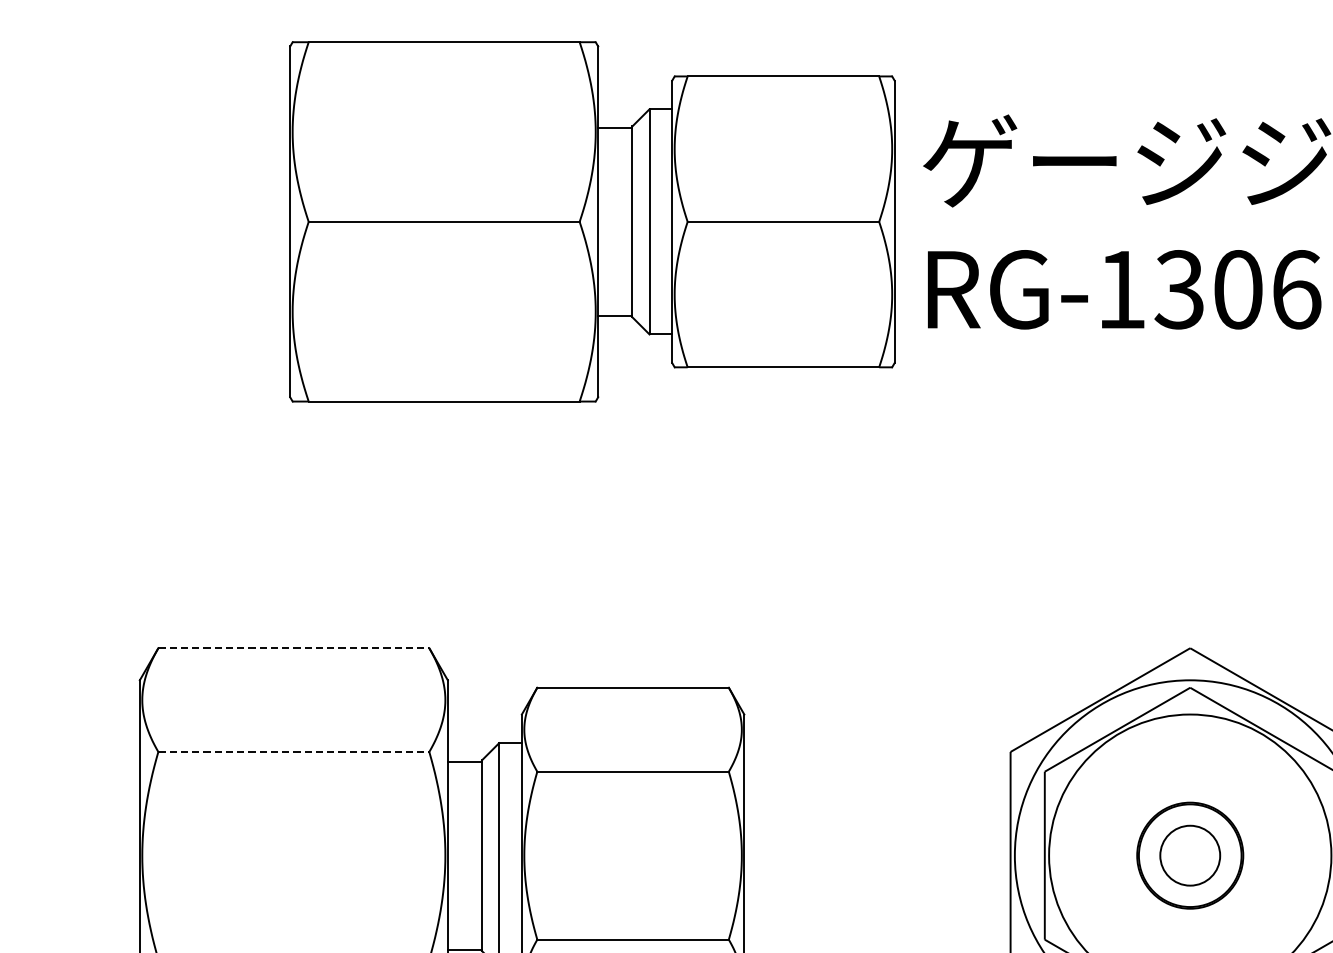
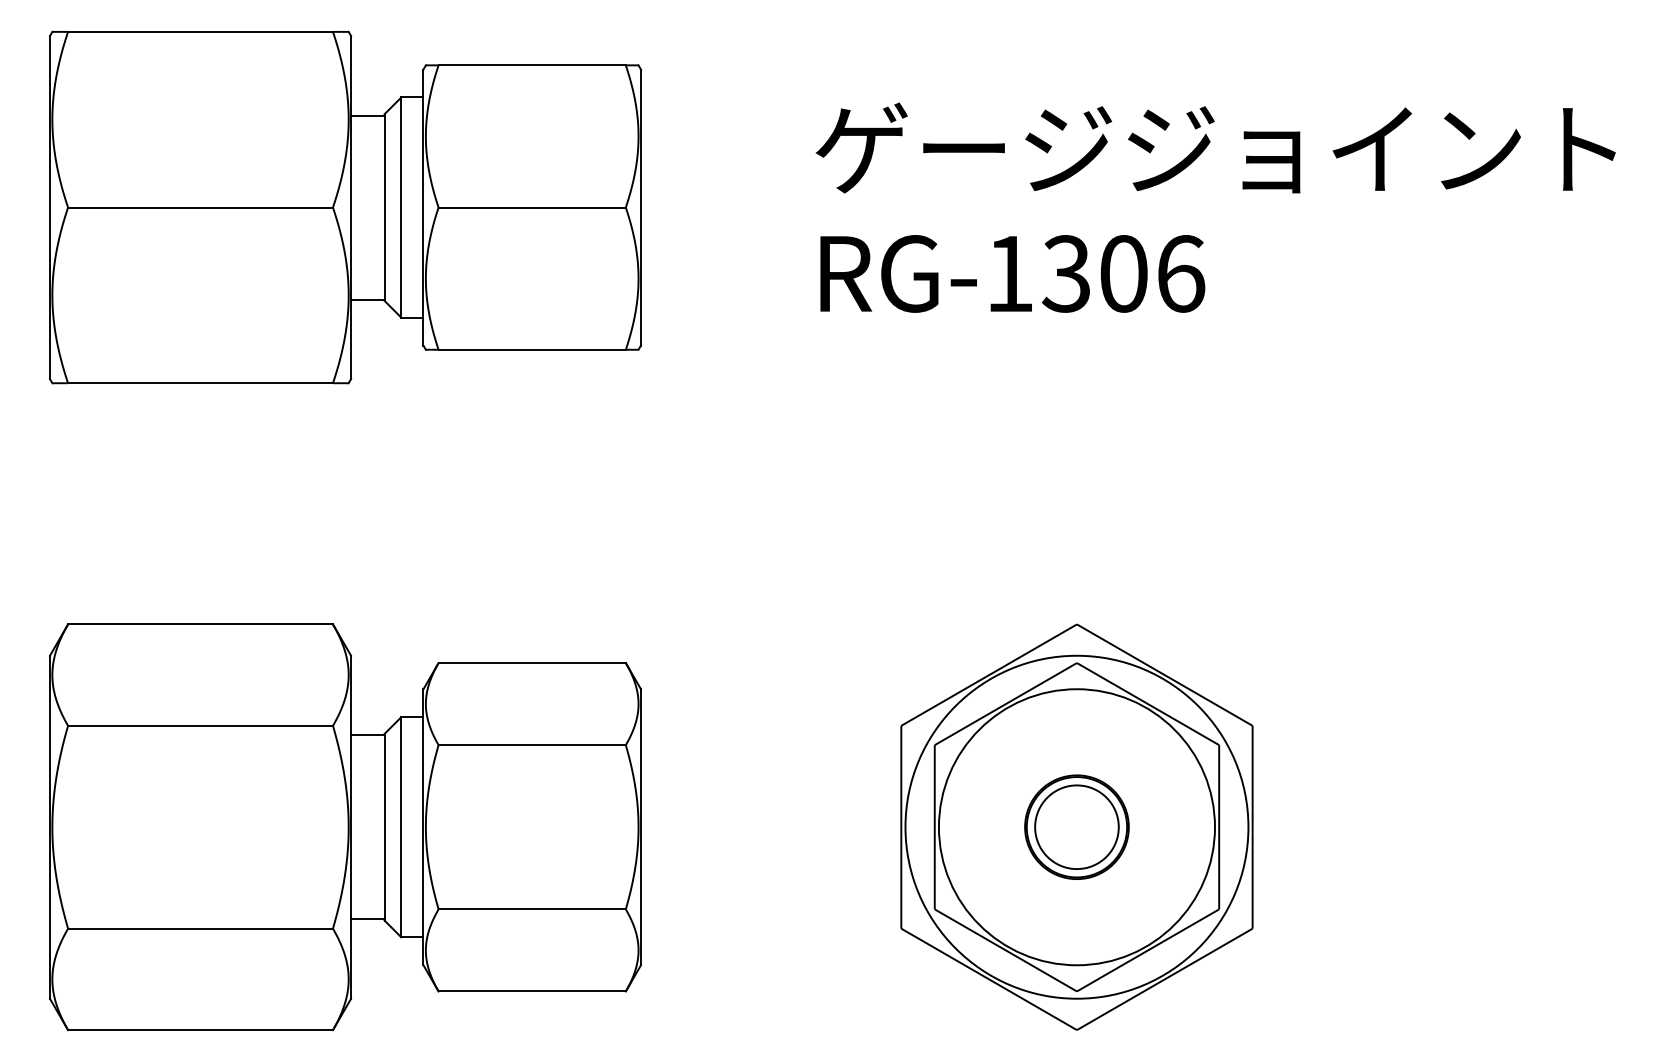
part: (591, 221) -> (344, 207), moved
line: (294, 648) -> (201, 624), dashed -> solid
line: (294, 751) -> (201, 725), dashed -> solid
circle: (1189, 855) -> (1076, 827), size x1.43

